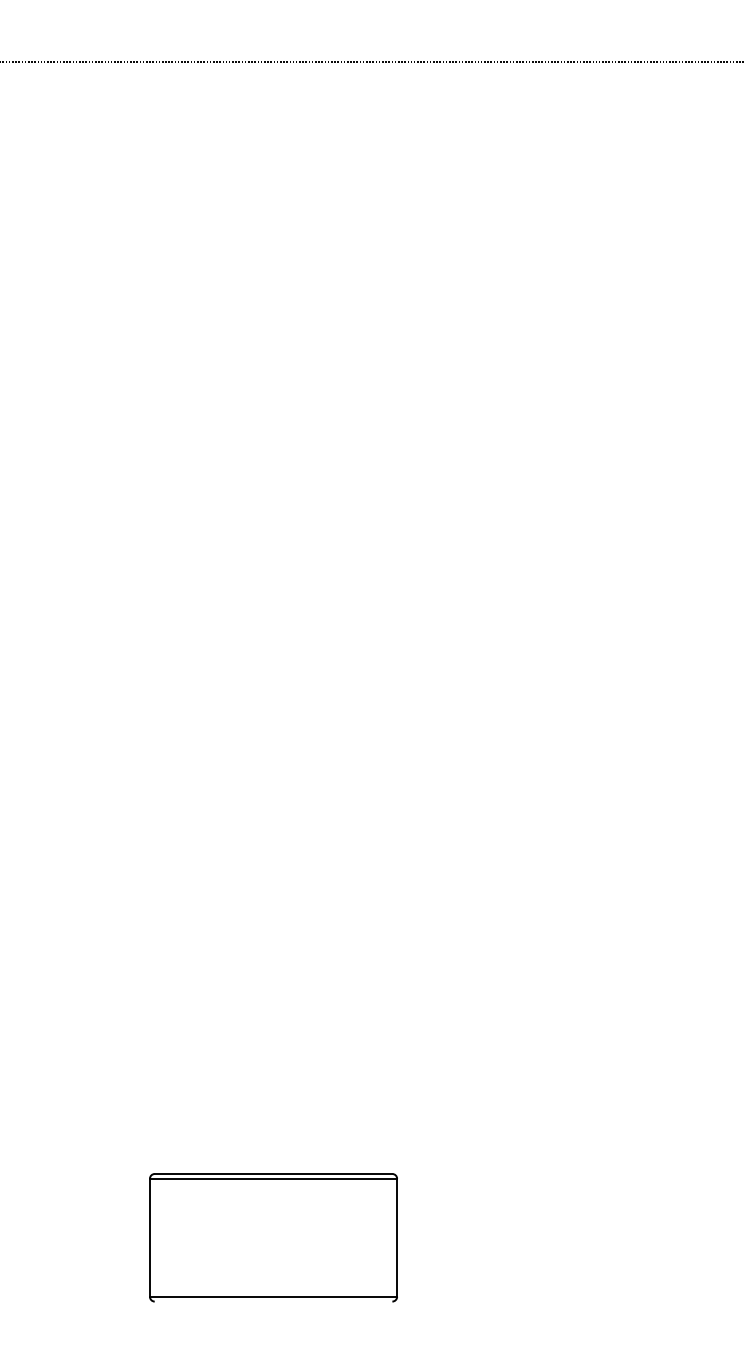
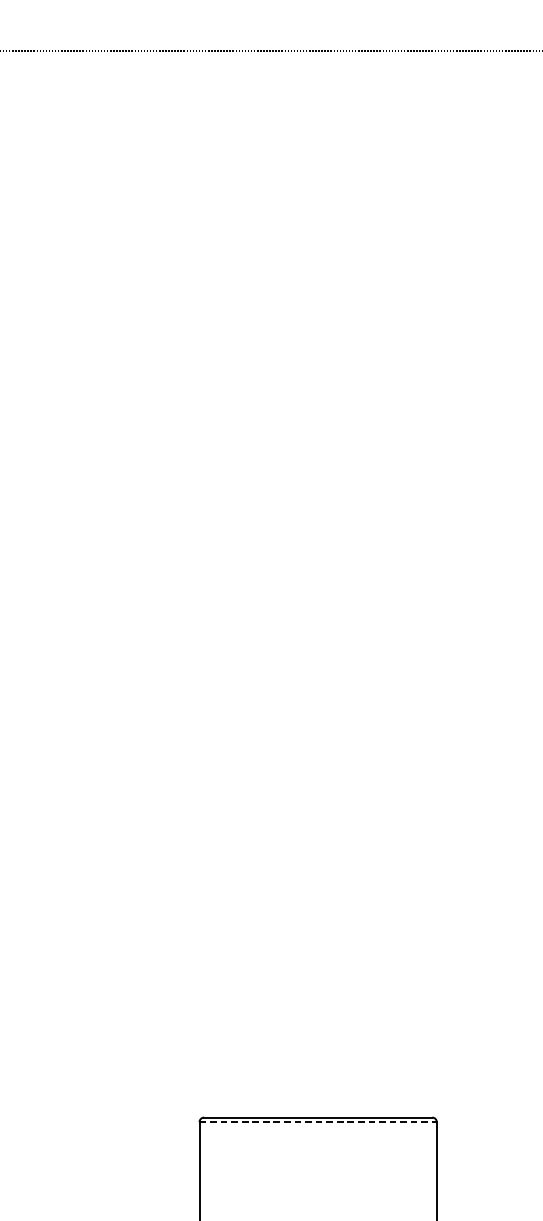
line: (273, 1178) -> (318, 1121), solid -> dashed

